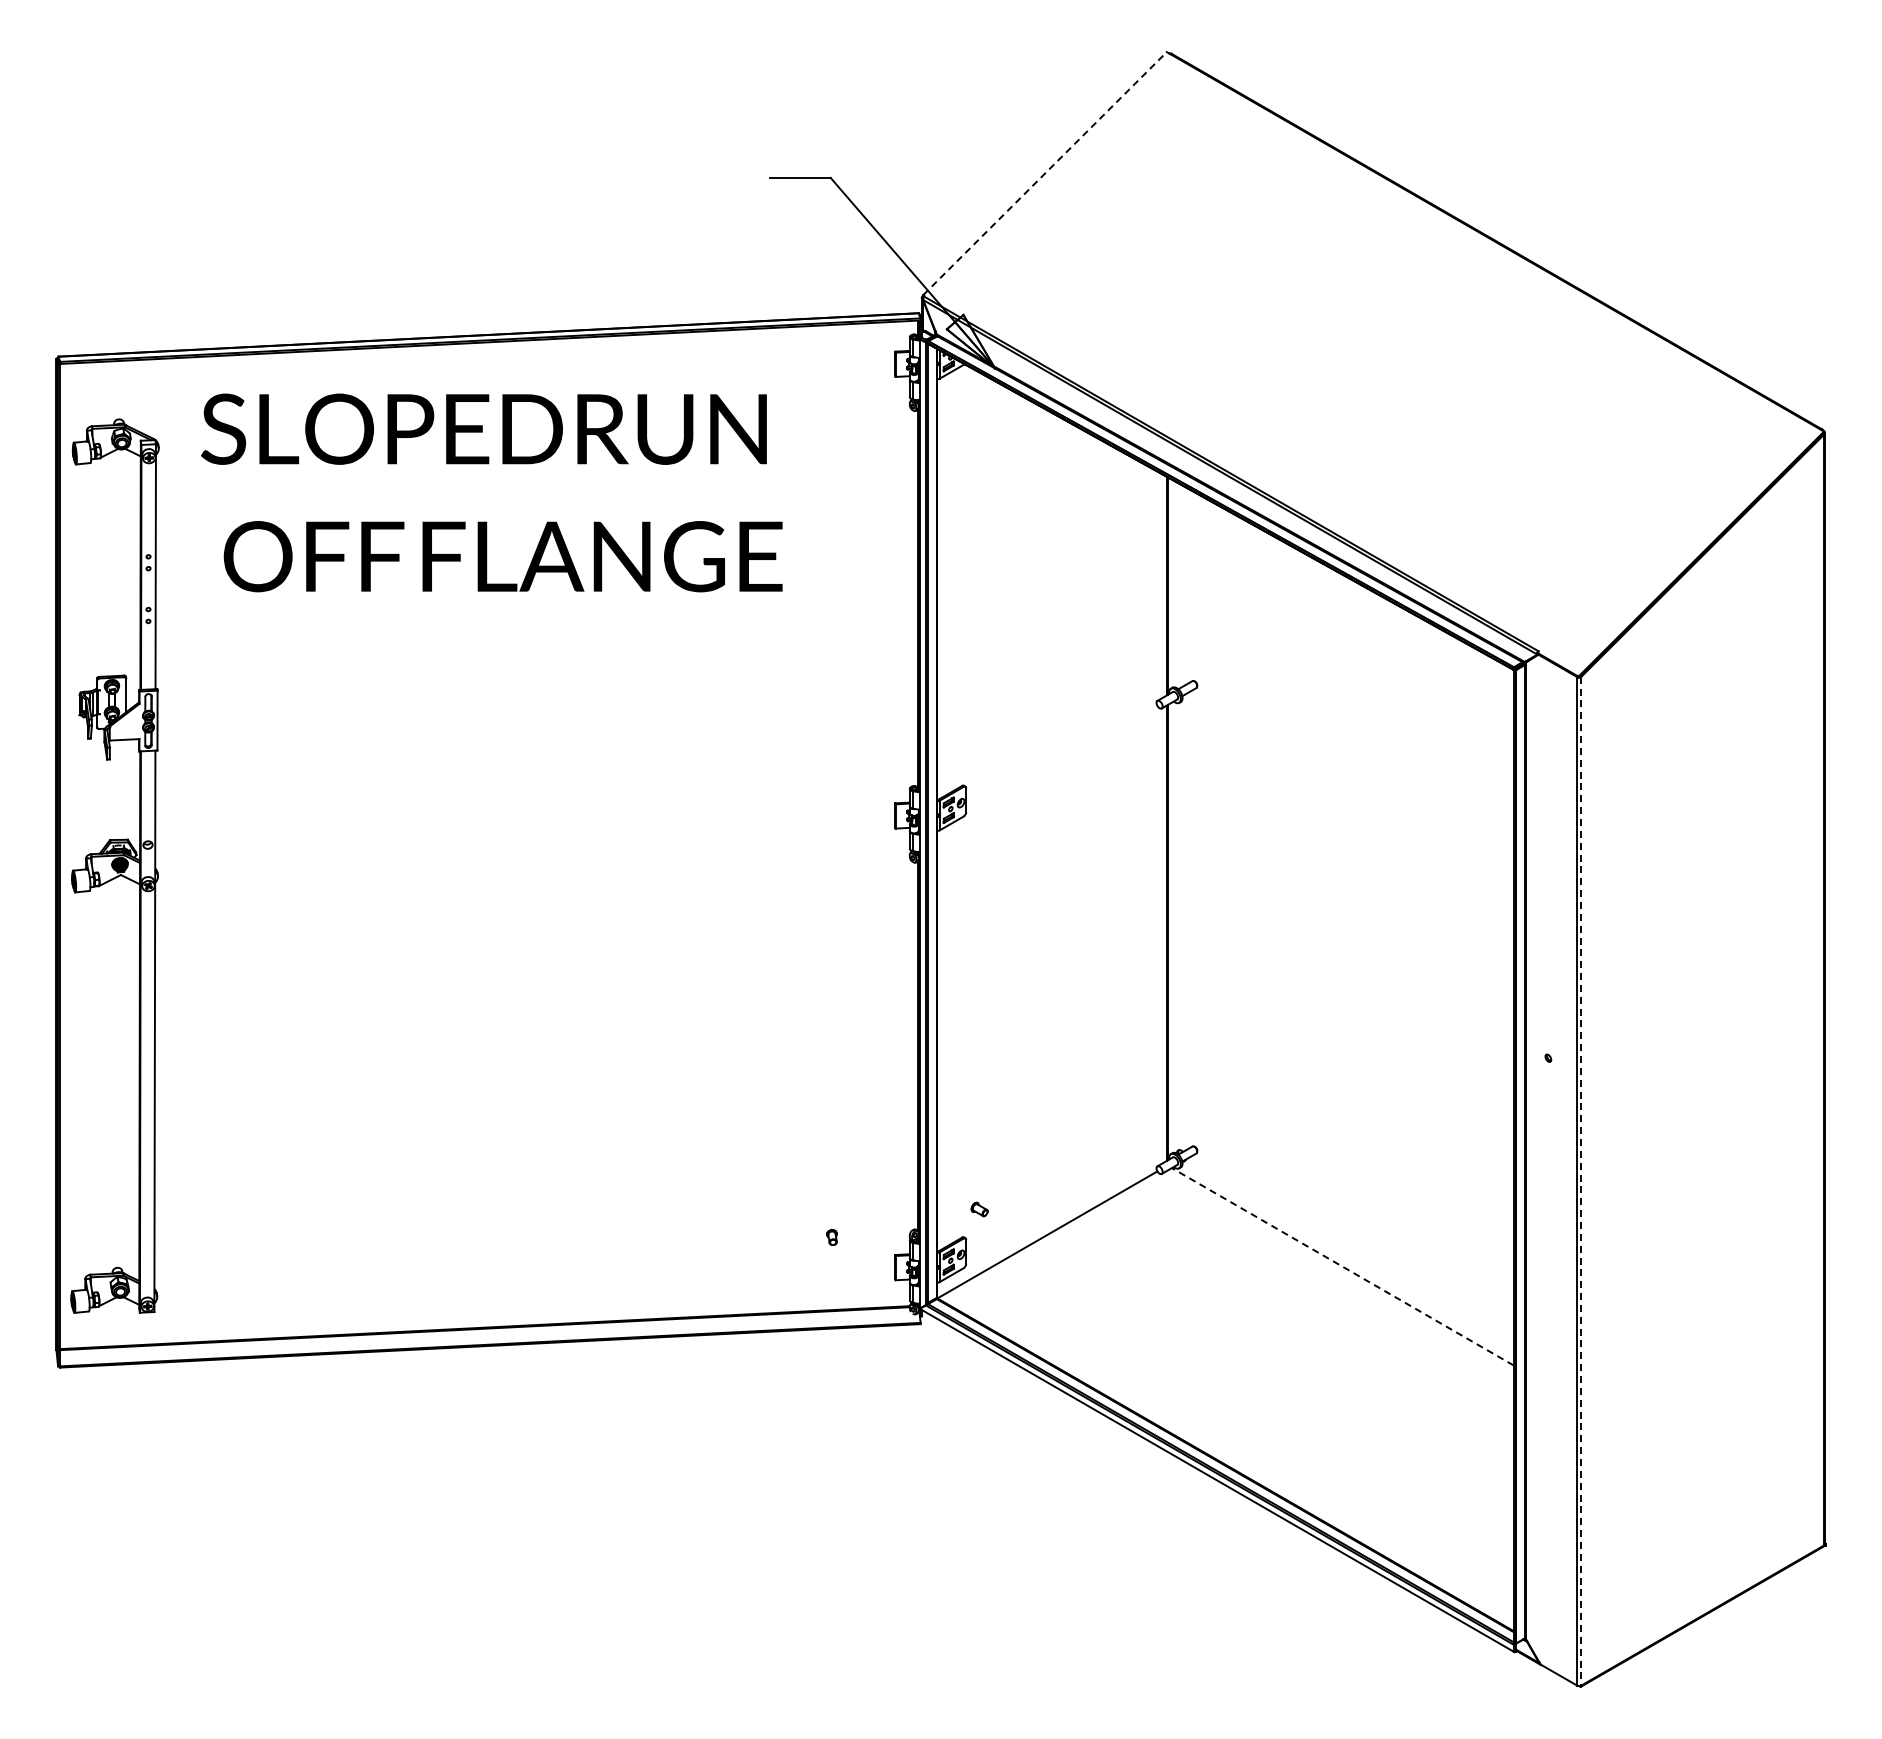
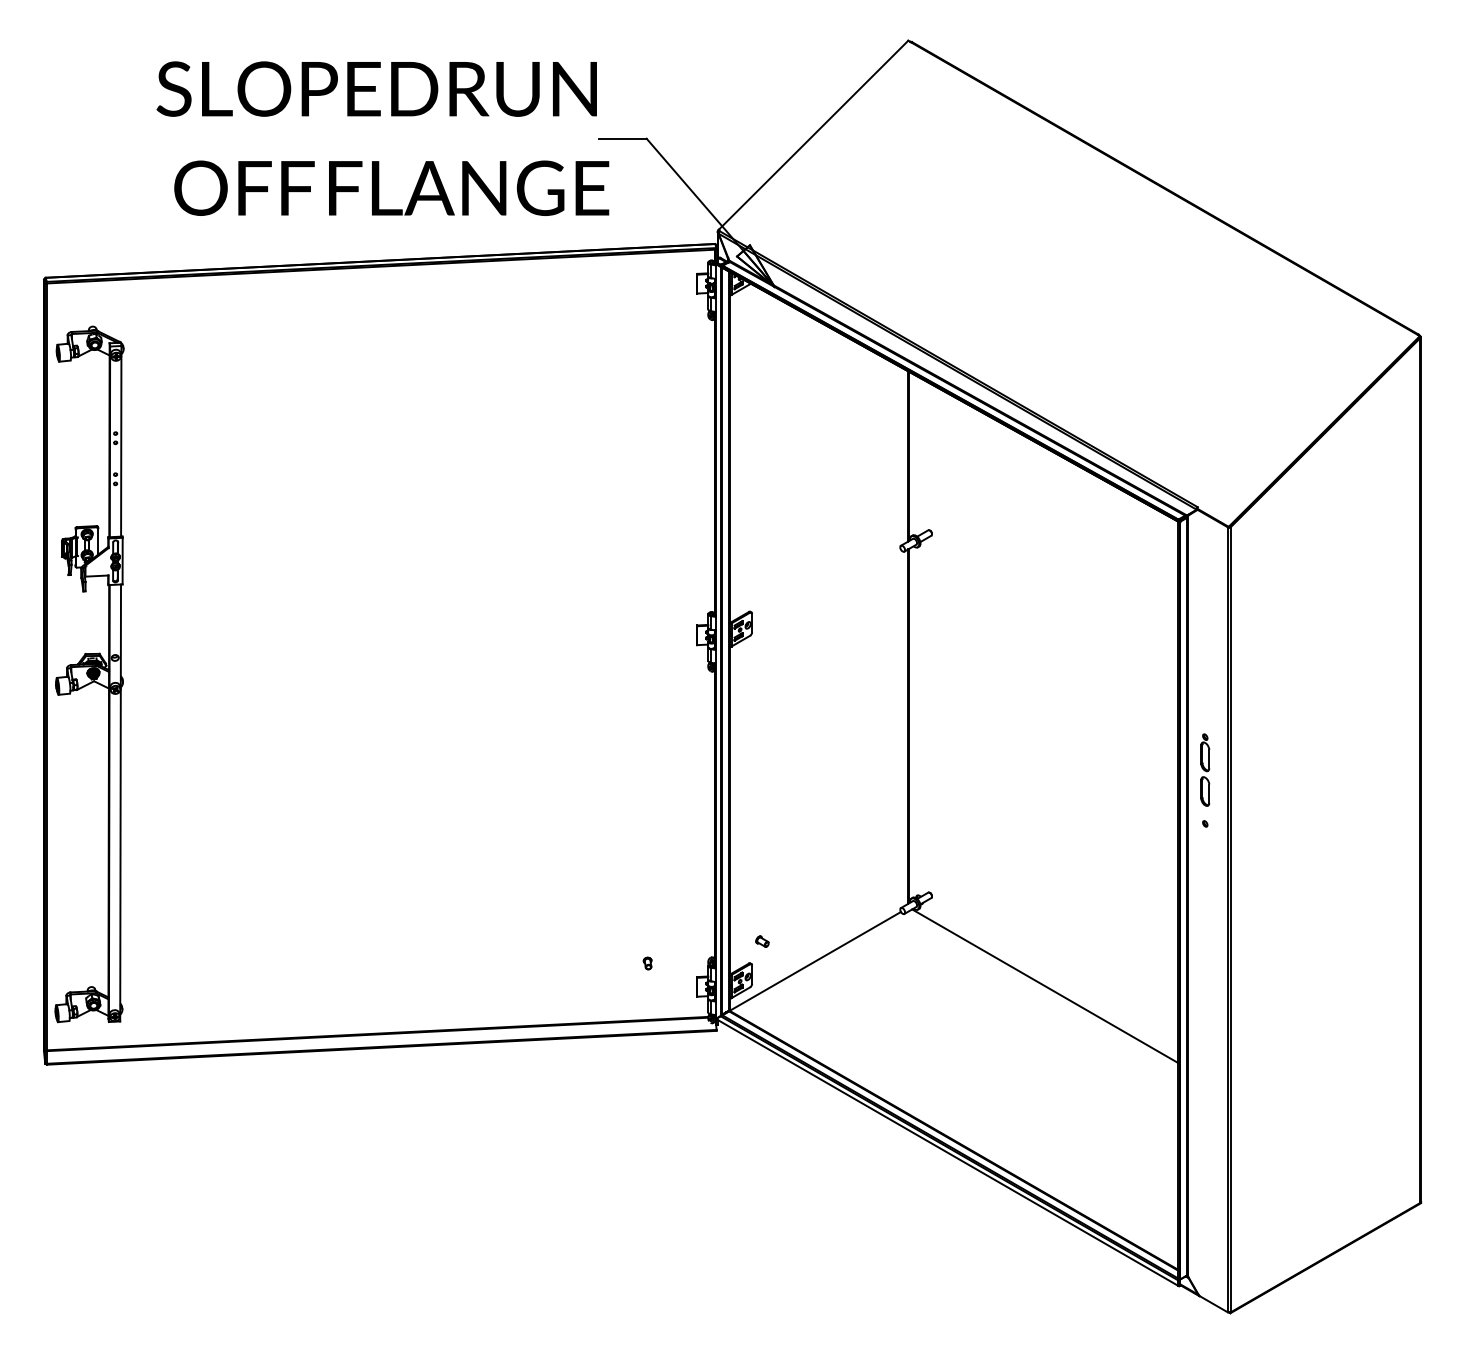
line: (1045, 173) -> (813, 135), dashed -> solid
text: (491, 492) -> (382, 138), moved
part: (1548, 989) -> (1205, 770), added
line: (1581, 1181) -> (1231, 919), dashed -> solid
line: (1342, 1266) -> (1045, 986), dashed -> solid

